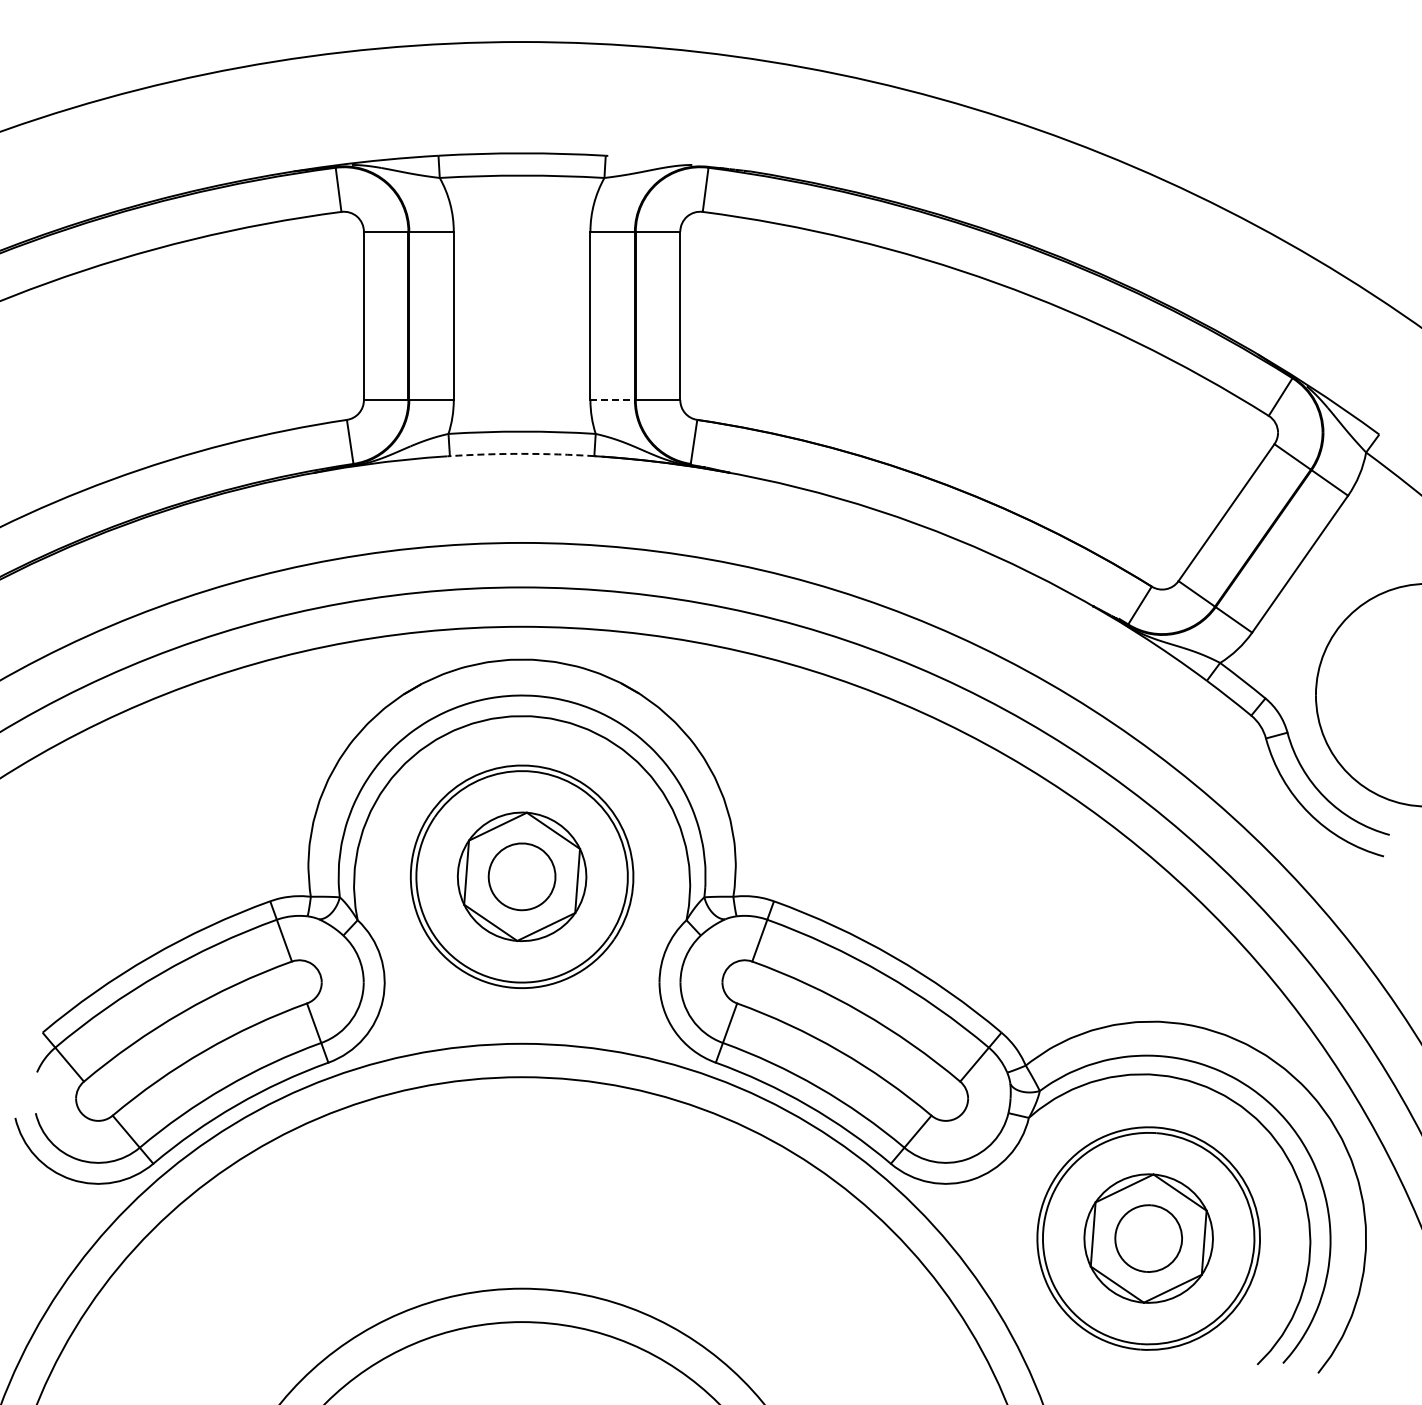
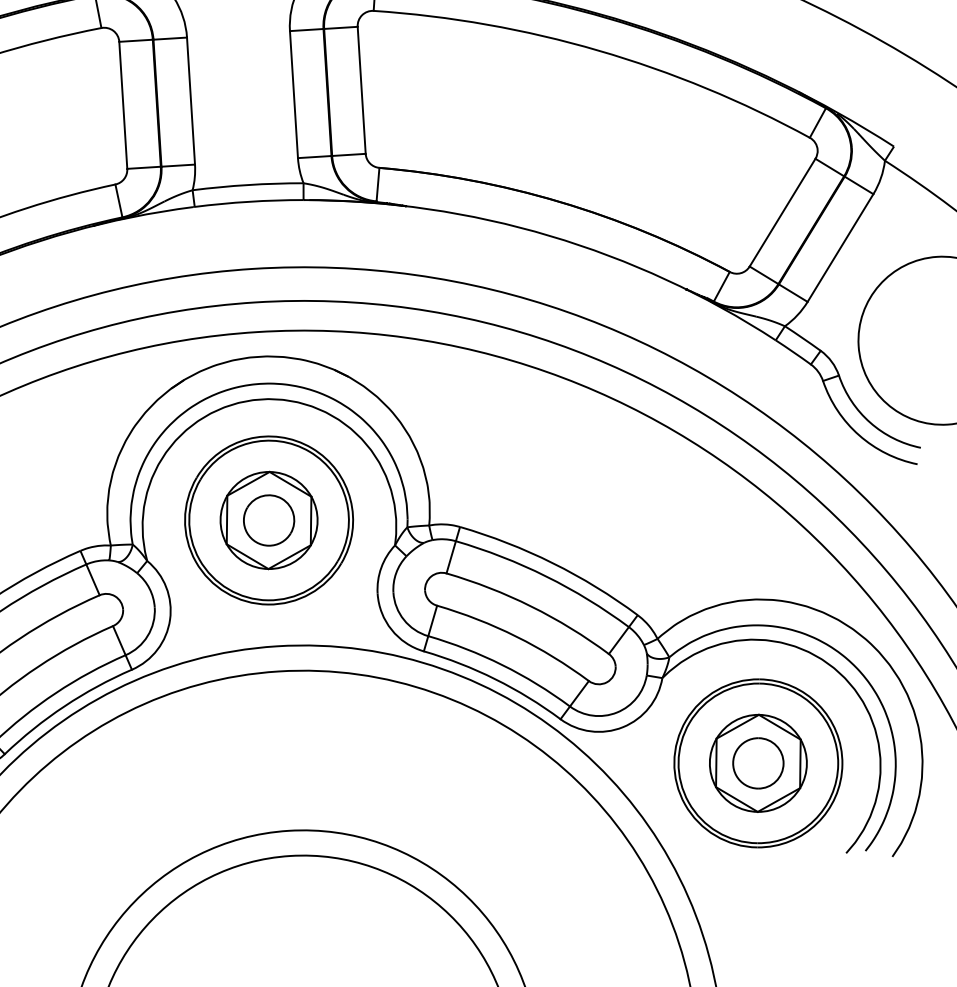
line: (613, 400) -> (315, 157), dashed -> solid
arc: (522, 453) -> (249, 201), dashed -> solid

